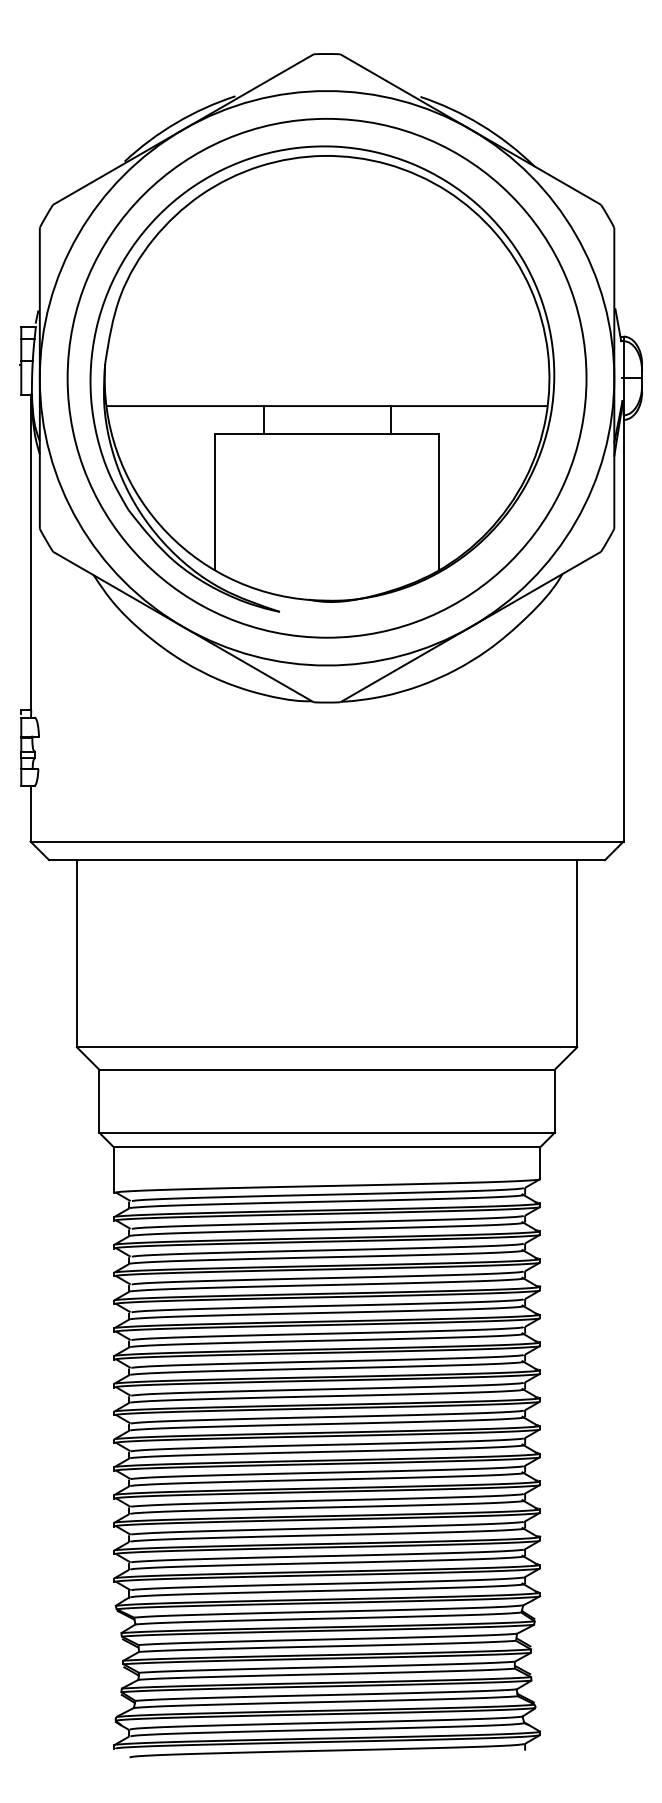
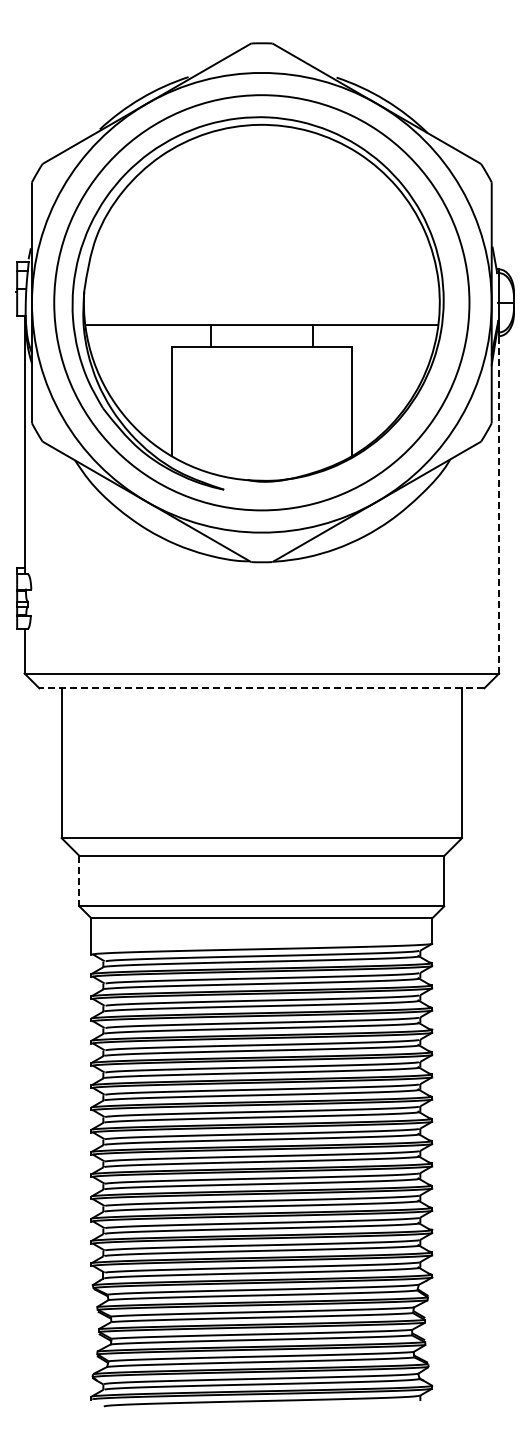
line: (624, 629) -> (499, 503), solid -> dashed
line: (326, 860) -> (261, 688), solid -> dashed
line: (99, 1101) -> (79, 881), solid -> dashed

